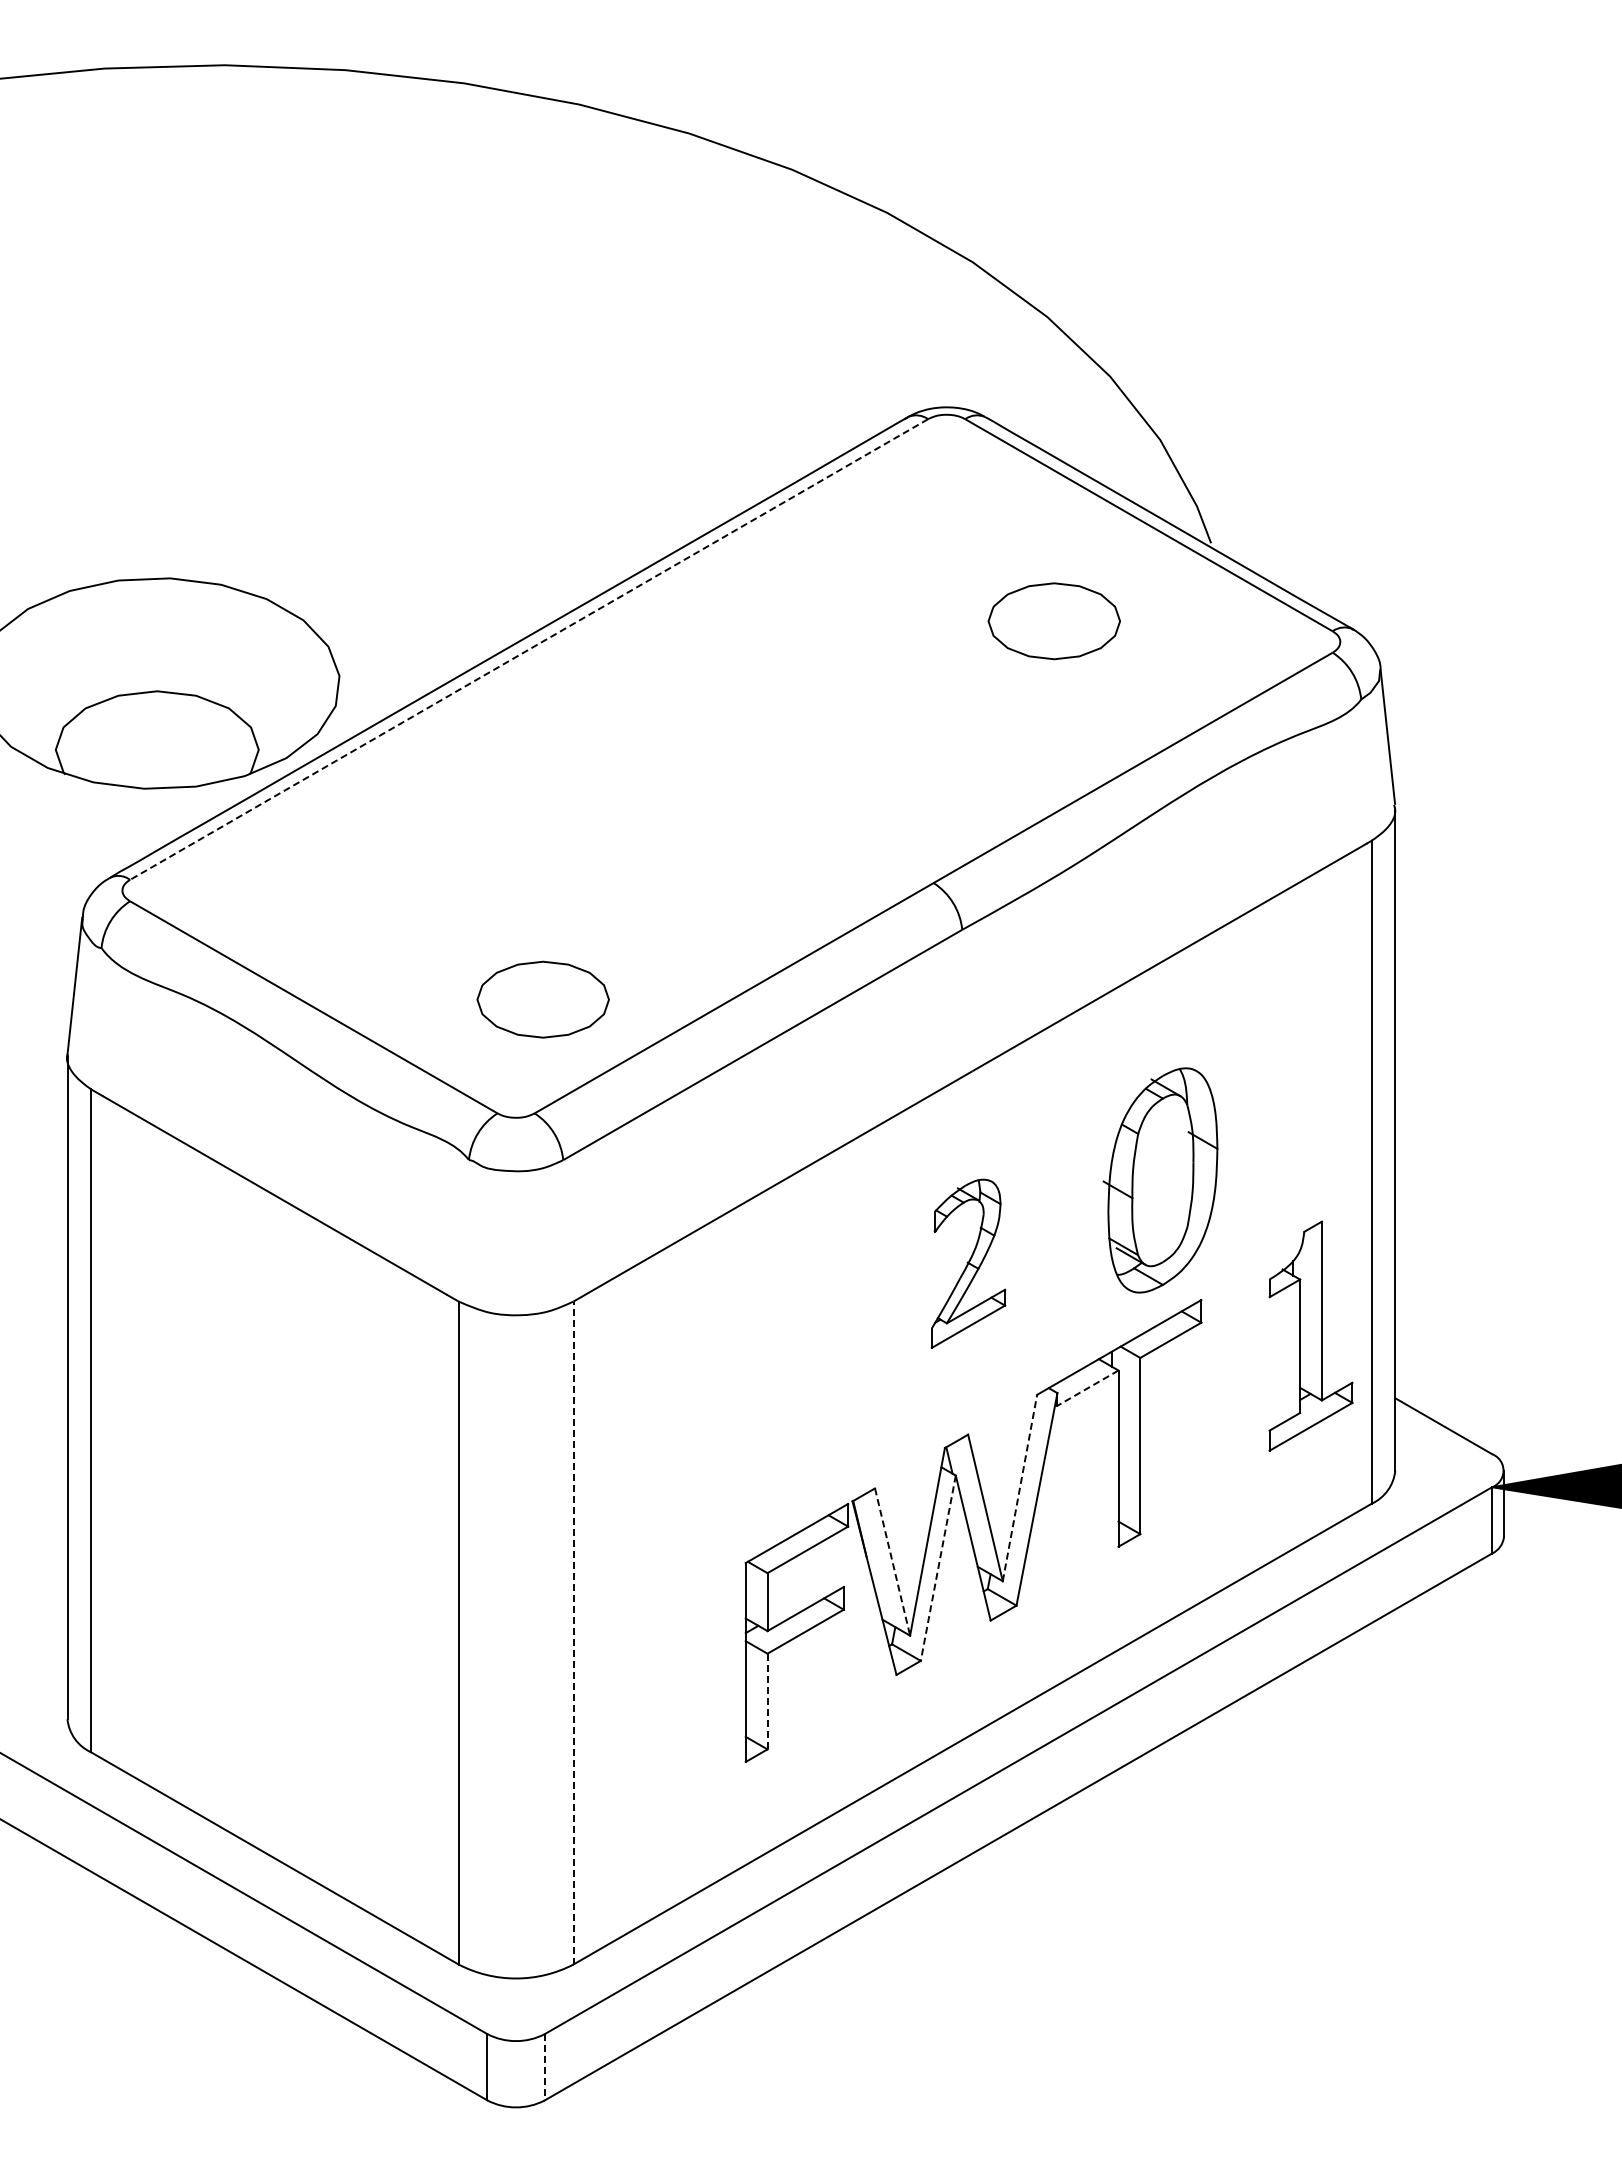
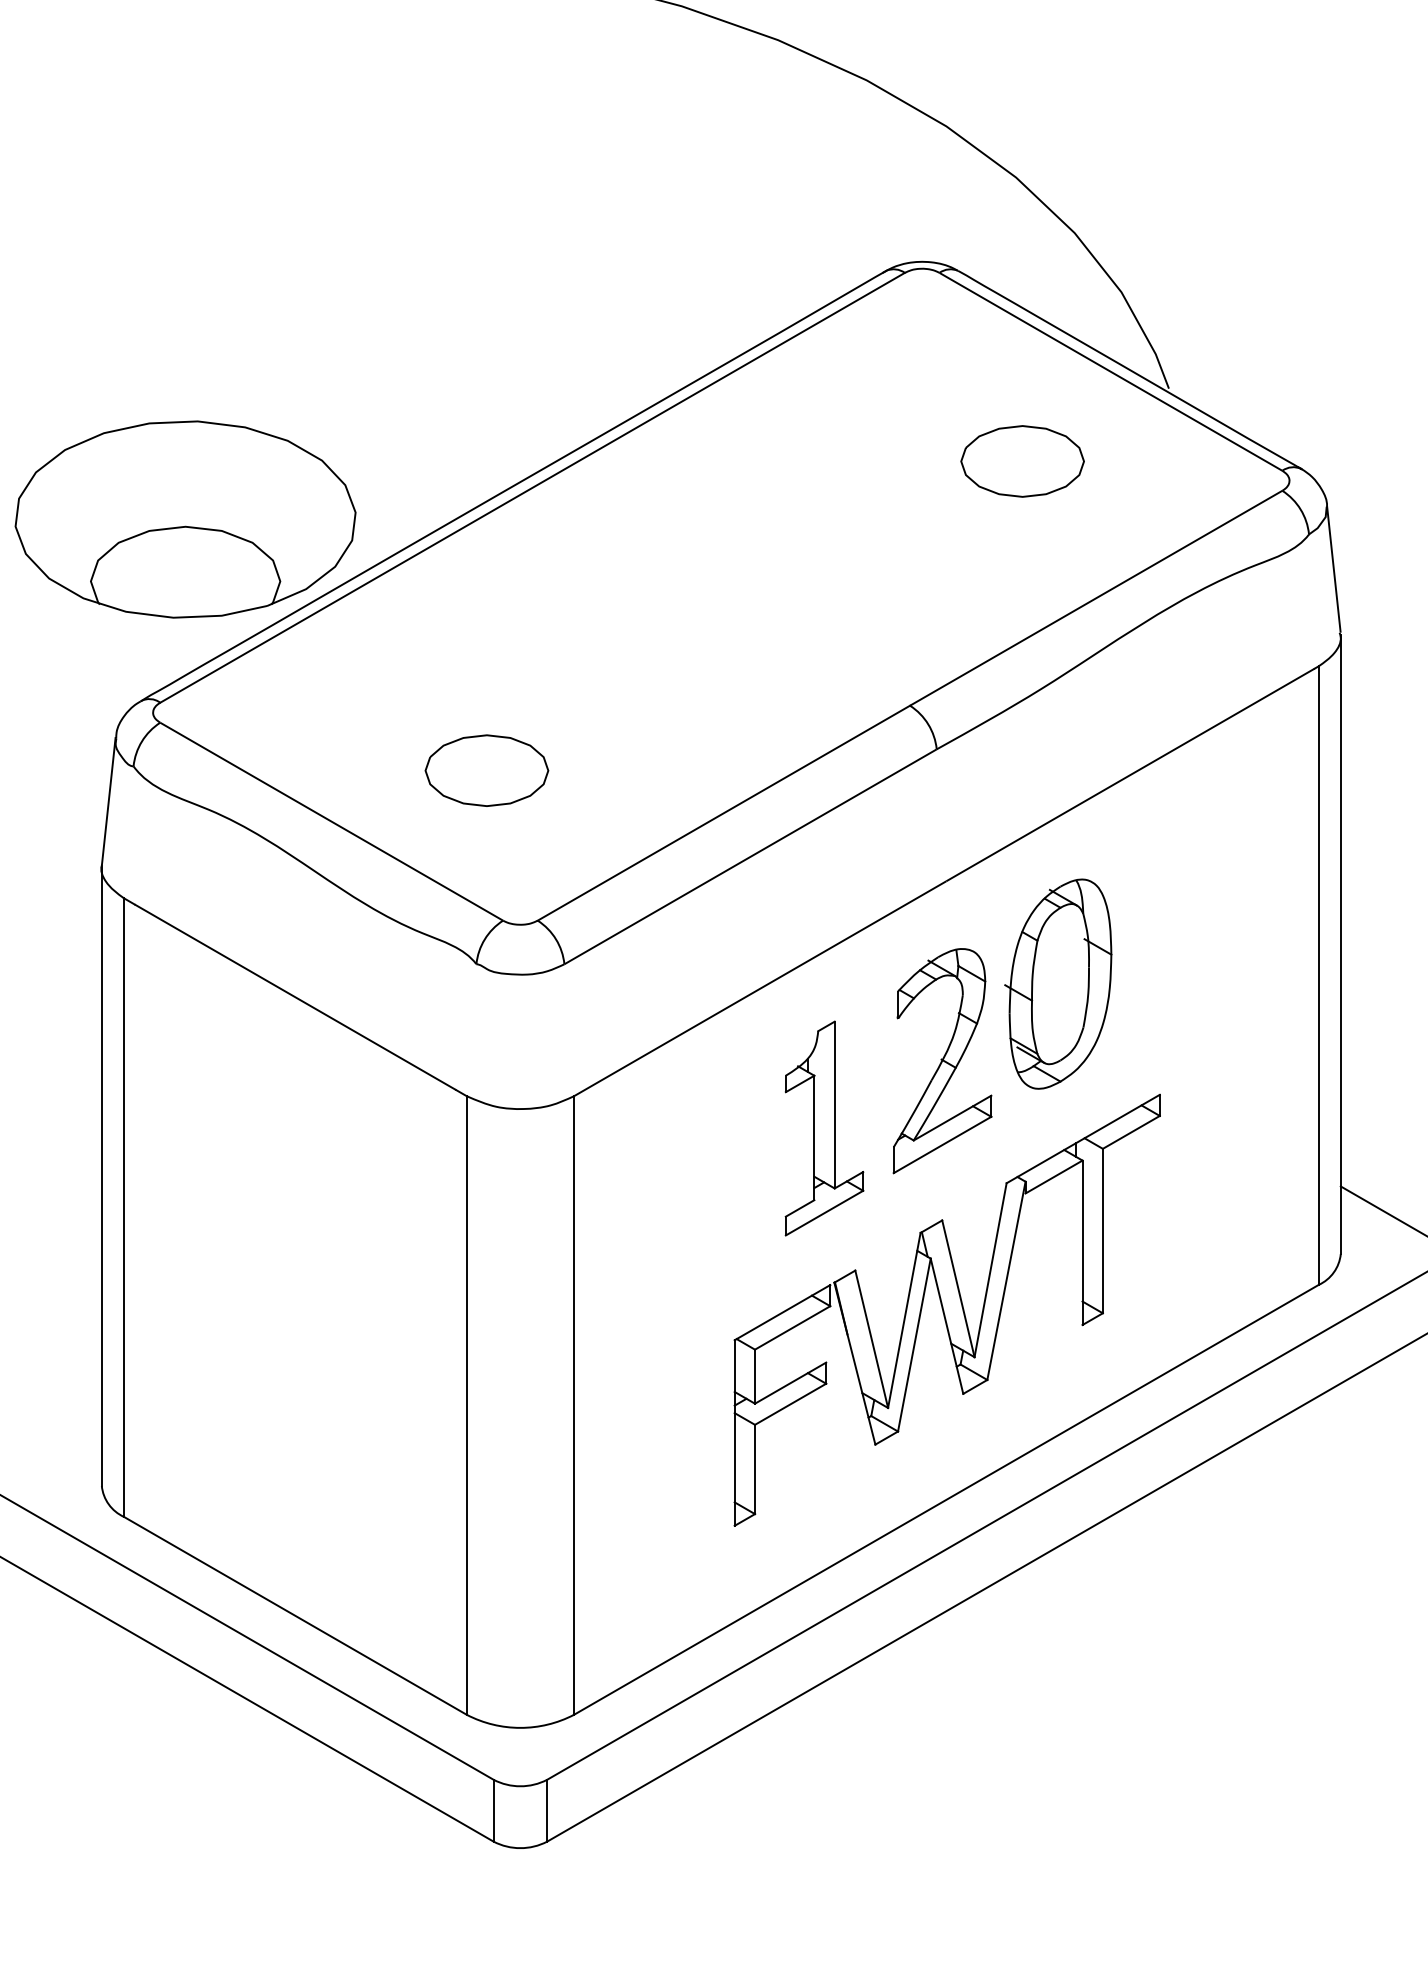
line: (529, 649) -> (532, 487), dashed -> solid
part: (542, 999) -> (486, 770), moved
part: (1160, 1180) -> (1058, 984), moved
part: (968, 1263) -> (942, 1060), size x1.43
part: (1310, 1335) -> (824, 1127), moved
line: (1087, 1388) -> (1053, 1177), dashed -> solid
line: (1019, 1488) -> (990, 1270), dashed -> solid
line: (892, 1562) -> (871, 1339), dashed -> solid
line: (938, 1568) -> (914, 1345), dashed -> solid
line: (573, 1632) -> (573, 1405), dashed -> solid
line: (767, 1701) -> (755, 1469), dashed -> solid
line: (544, 2067) -> (546, 1810), dashed -> solid

